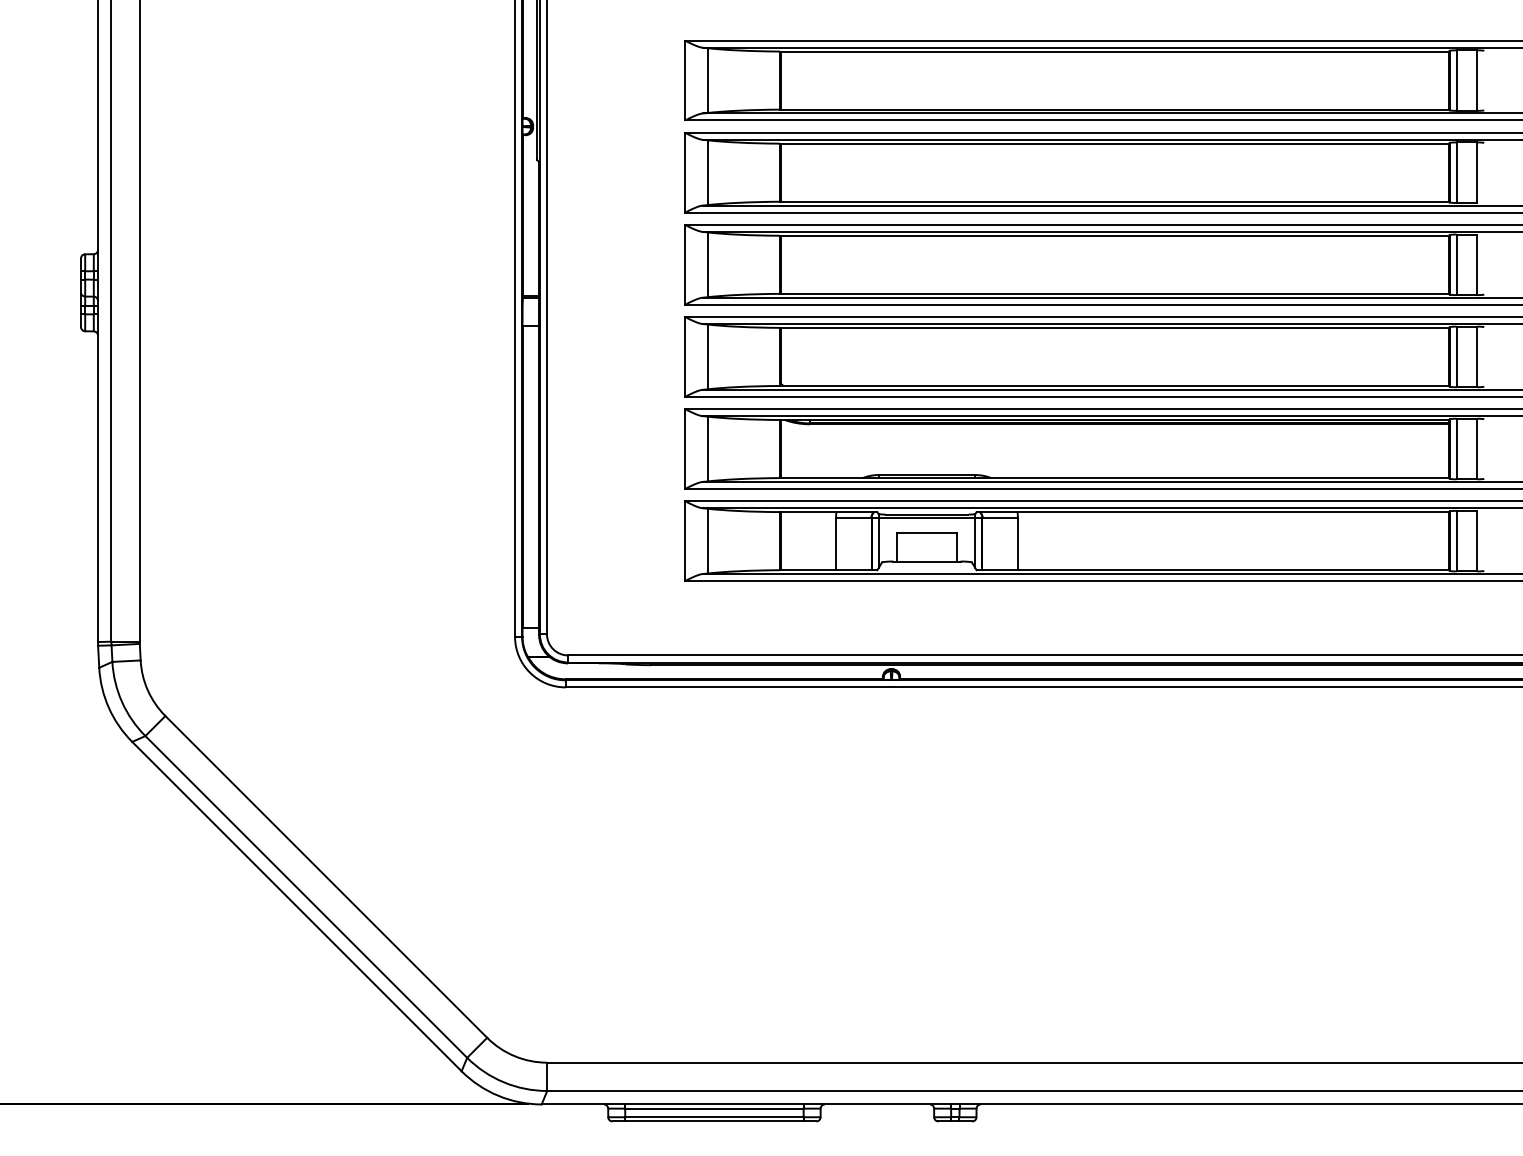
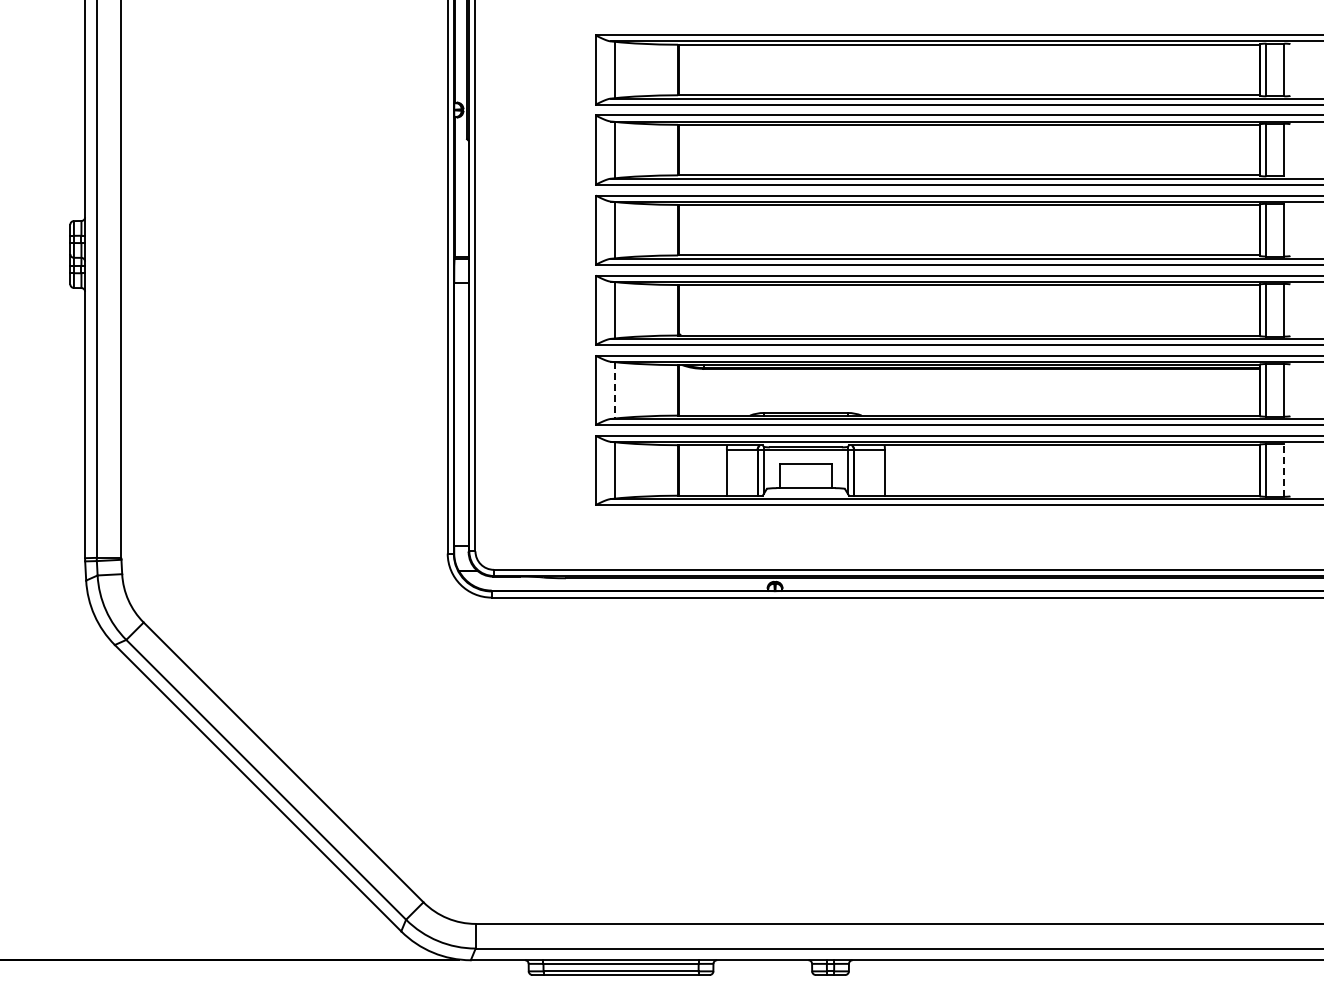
line: (708, 449) -> (615, 390), solid -> dashed
line: (1477, 540) -> (1284, 469), solid -> dashed

